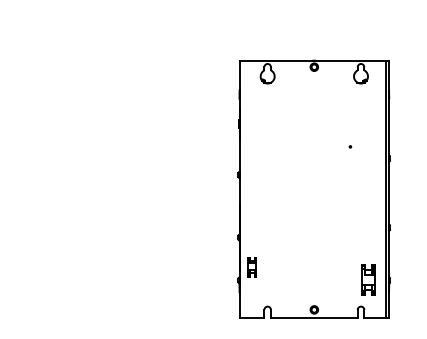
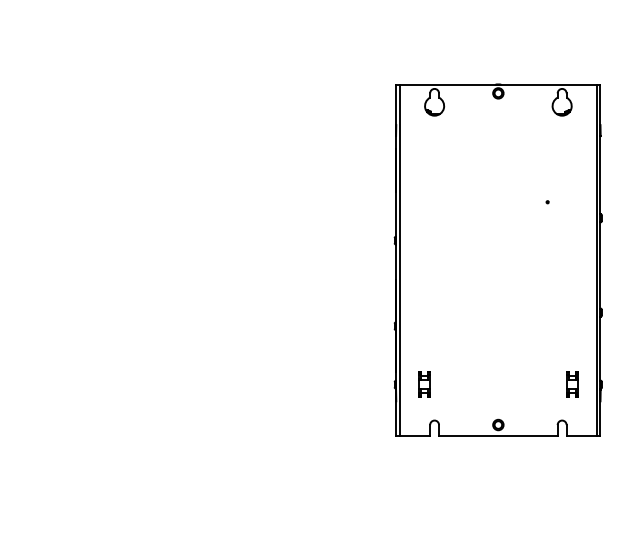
line: (242, 188) -> (400, 259), added
part: (252, 267) -> (424, 384), moved
part: (368, 280) -> (572, 384), size x0.62

